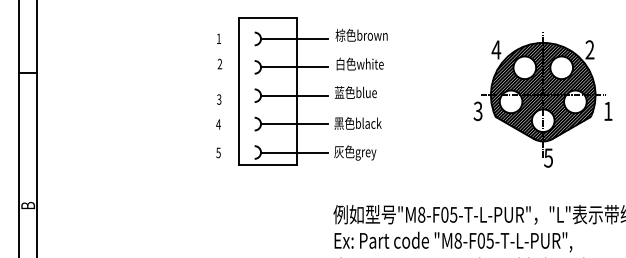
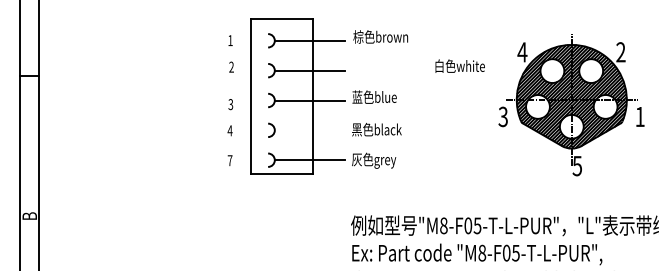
text: (359, 63) -> (459, 65), moved
line: (294, 124) -> (310, 130), removed
text: (218, 152) -> (230, 160), 5 -> 7

